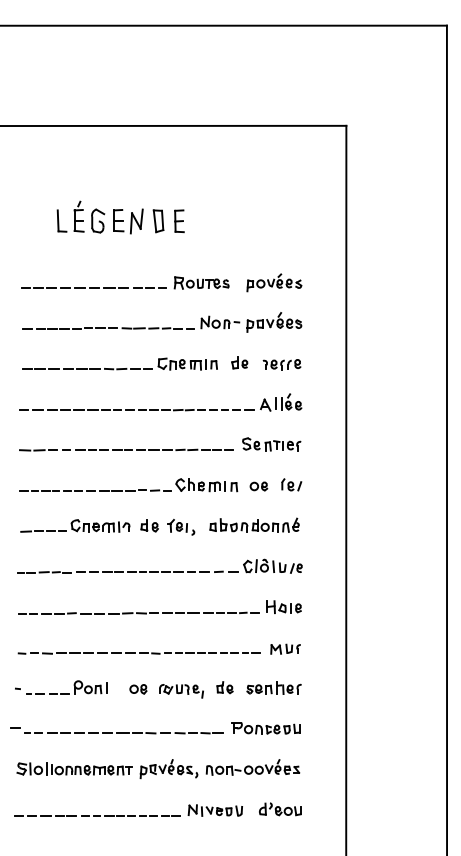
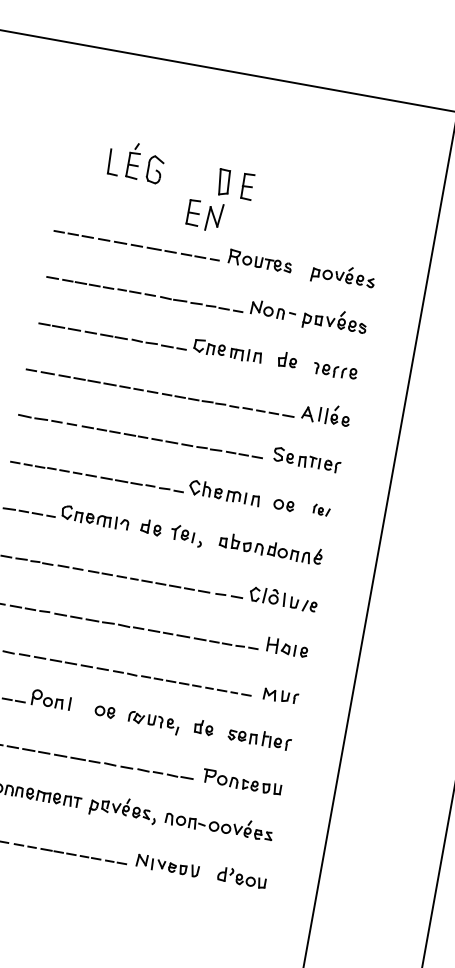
part: (128, 221) -> (204, 215), moved
part: (291, 484) -> (321, 509), size x0.7

